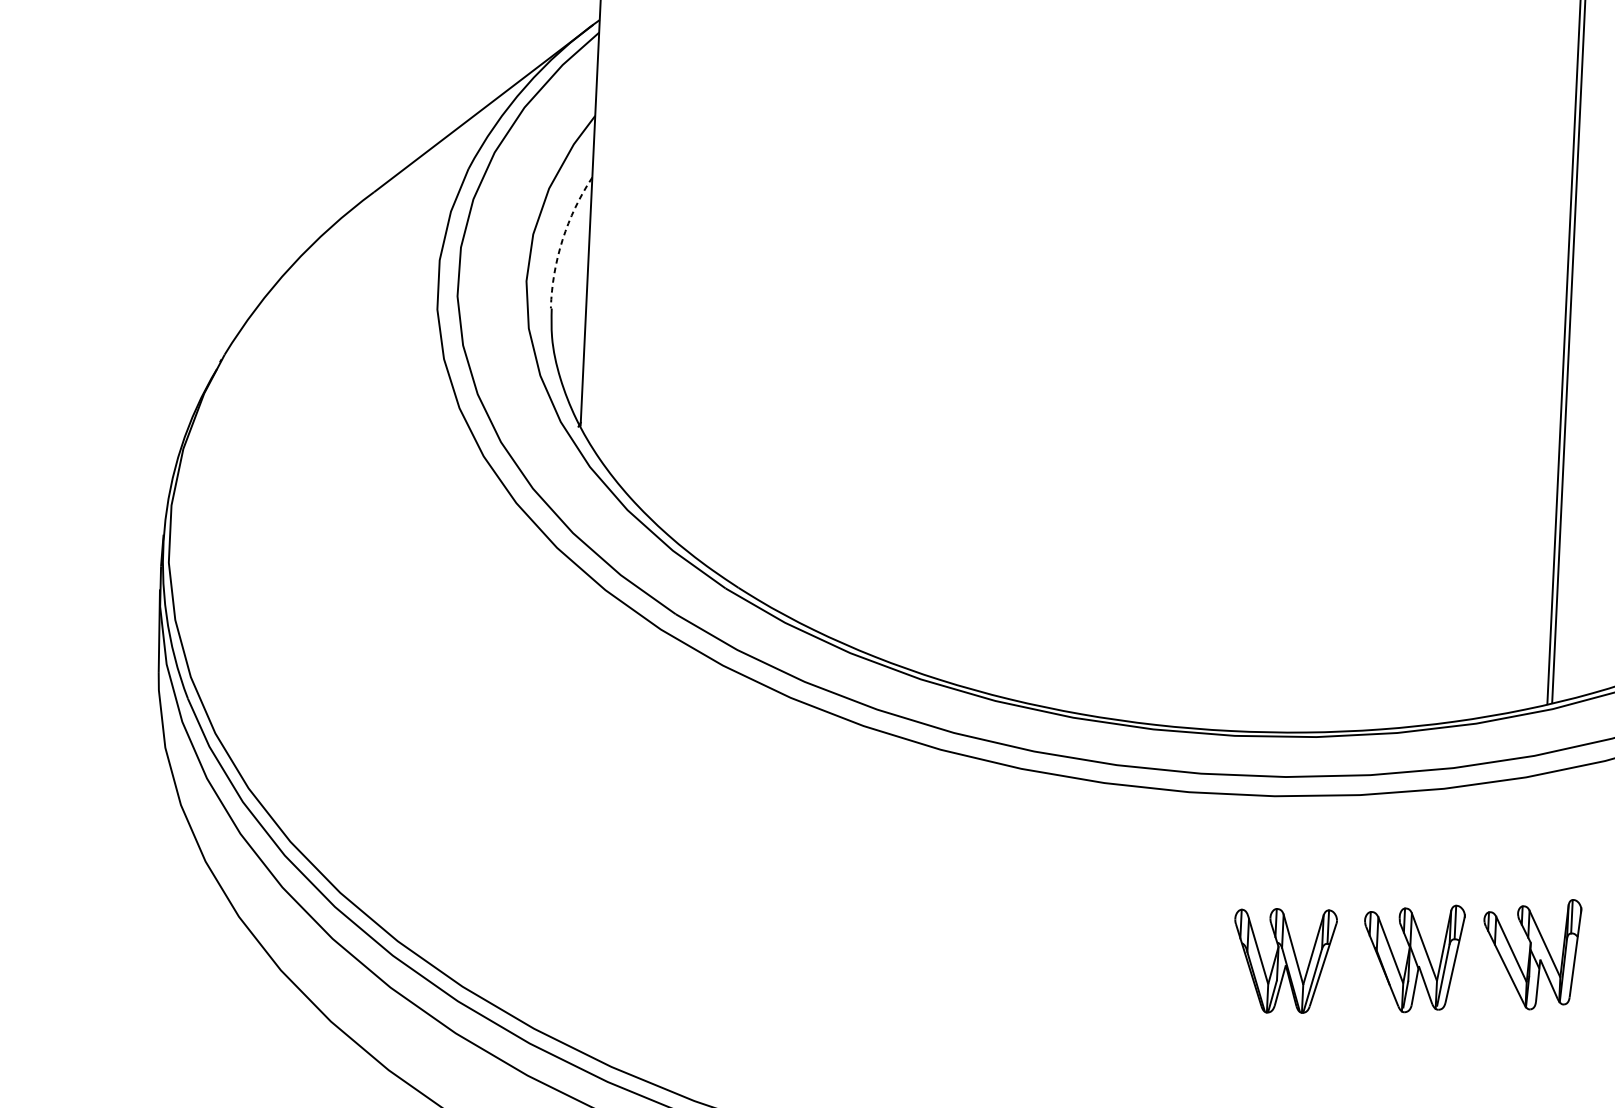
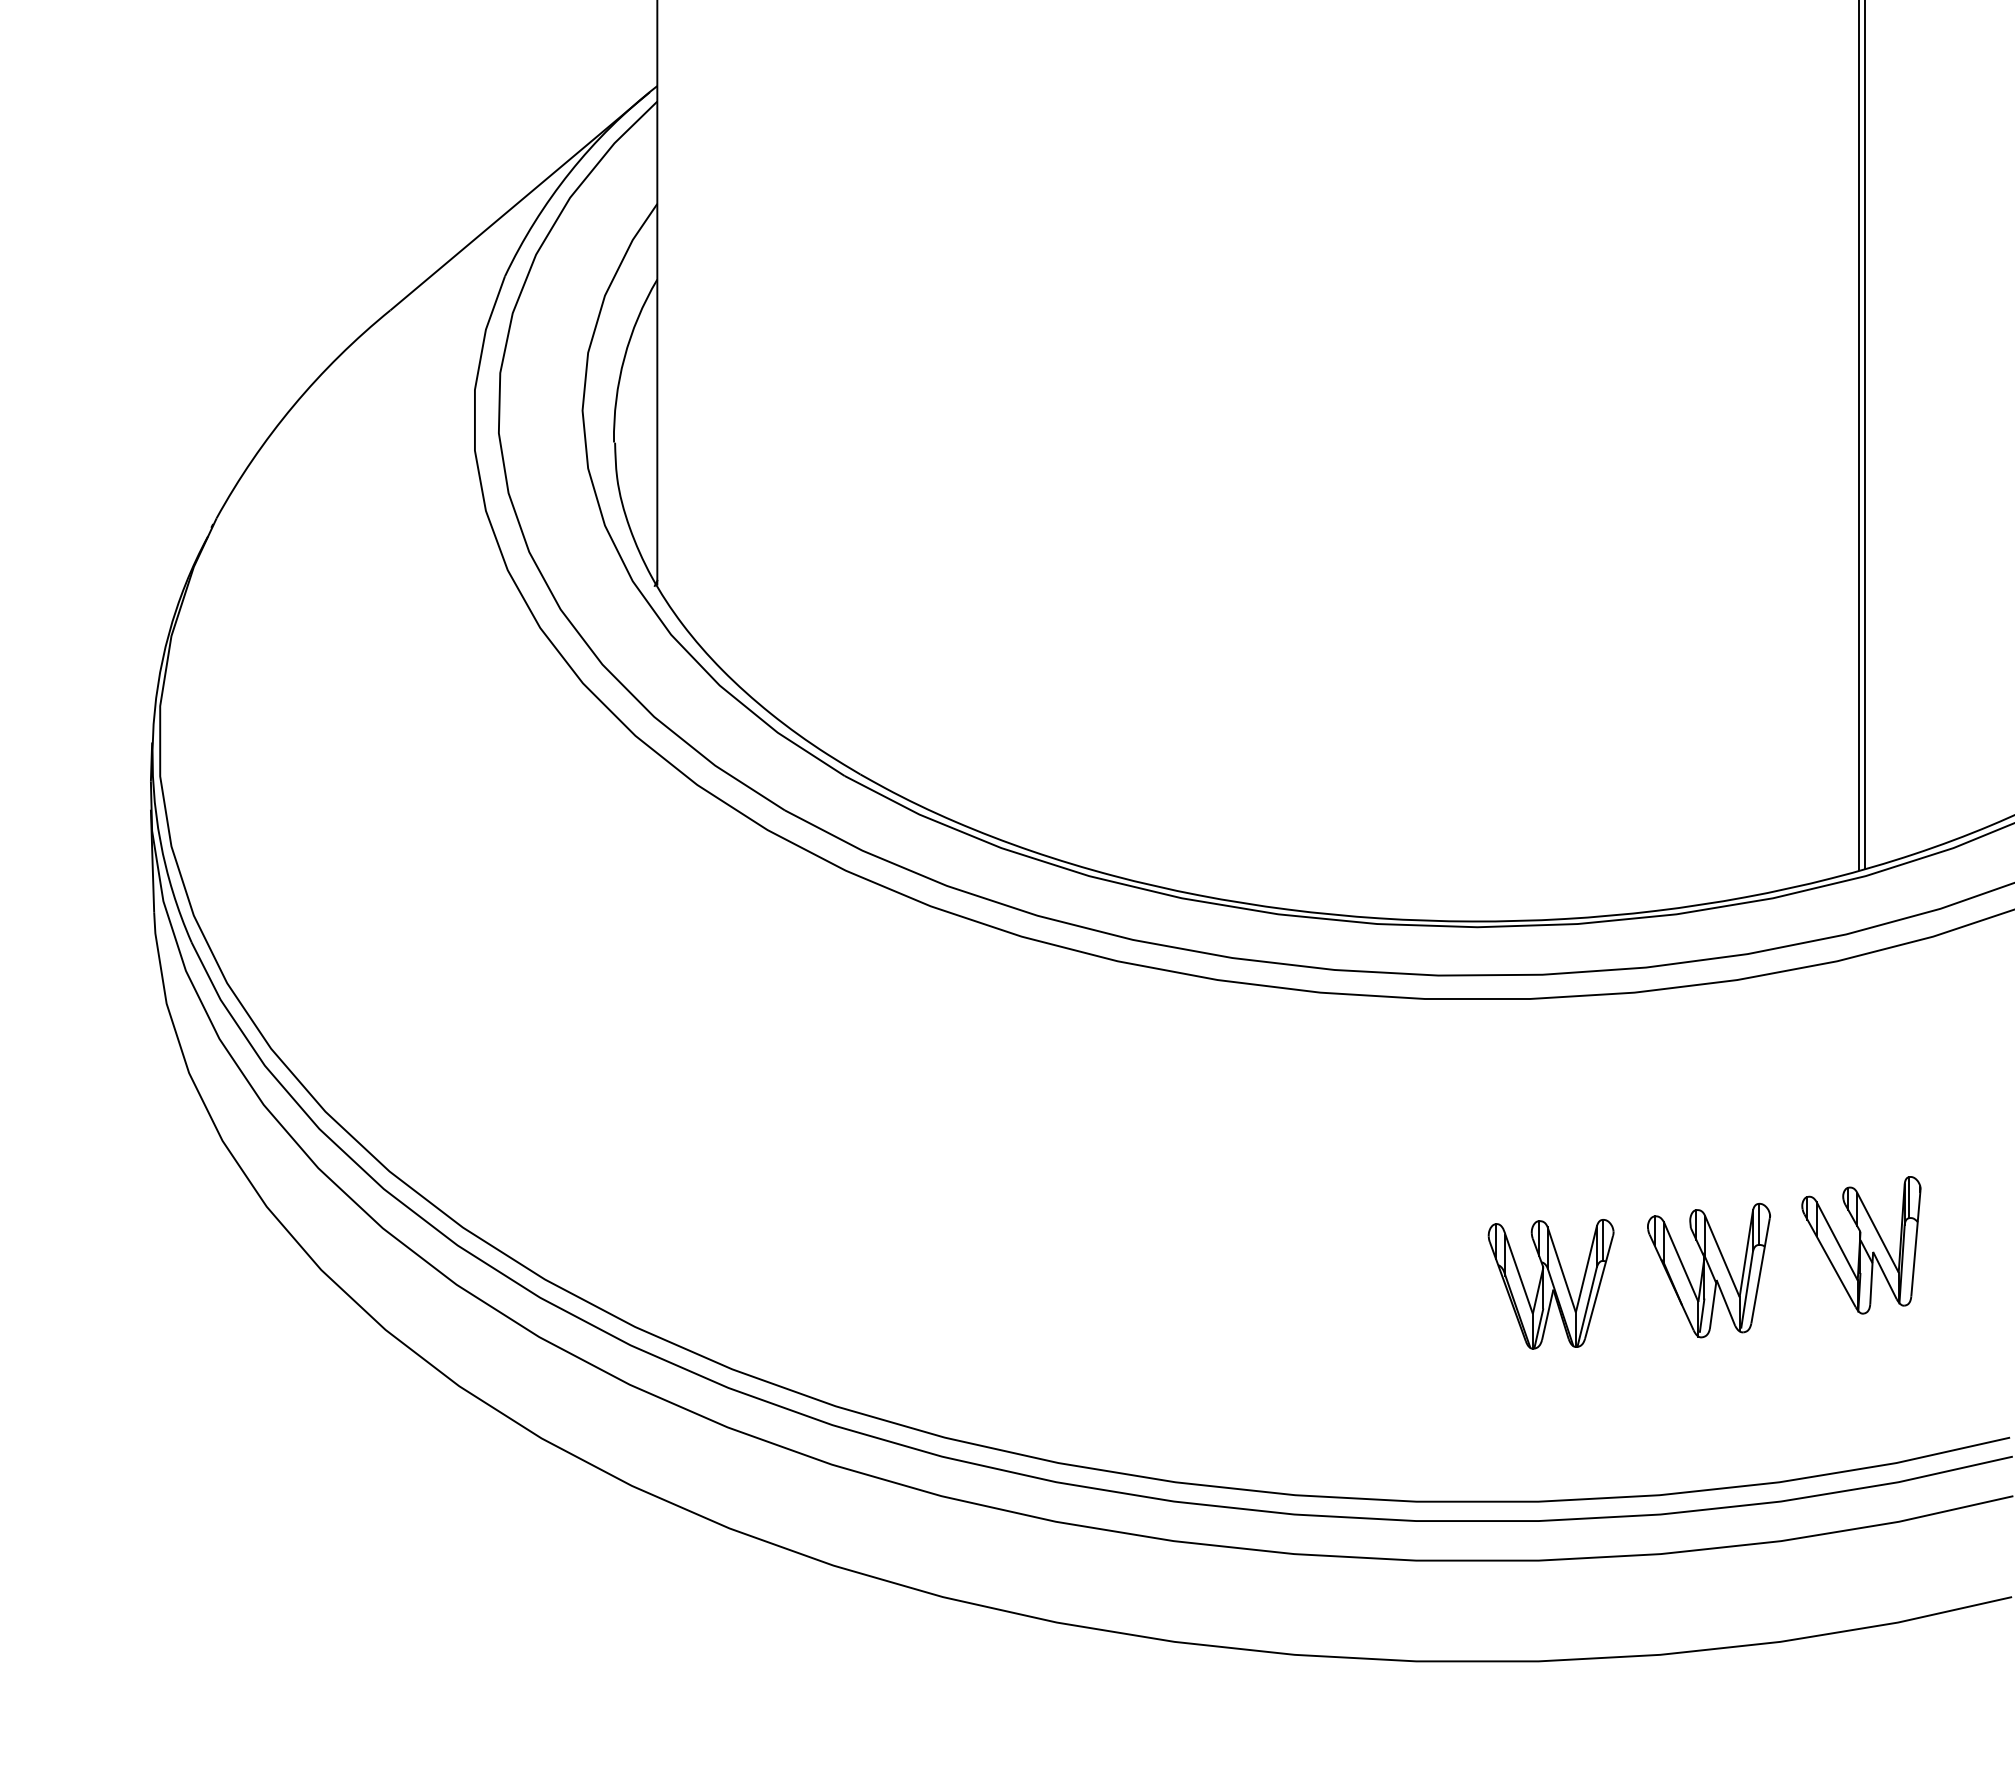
arc: (562, 240) -> (624, 358), dashed -> solid
part: (1531, 953) -> (1861, 1245), moved
part: (1412, 958) -> (1708, 1270), moved
part: (1283, 960) -> (1550, 1284), moved

